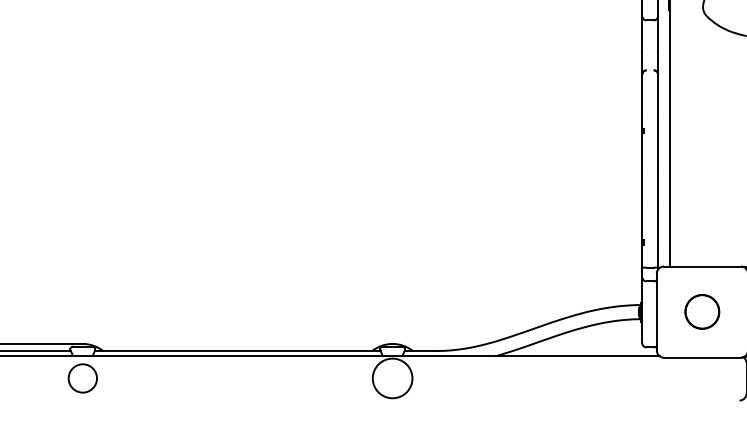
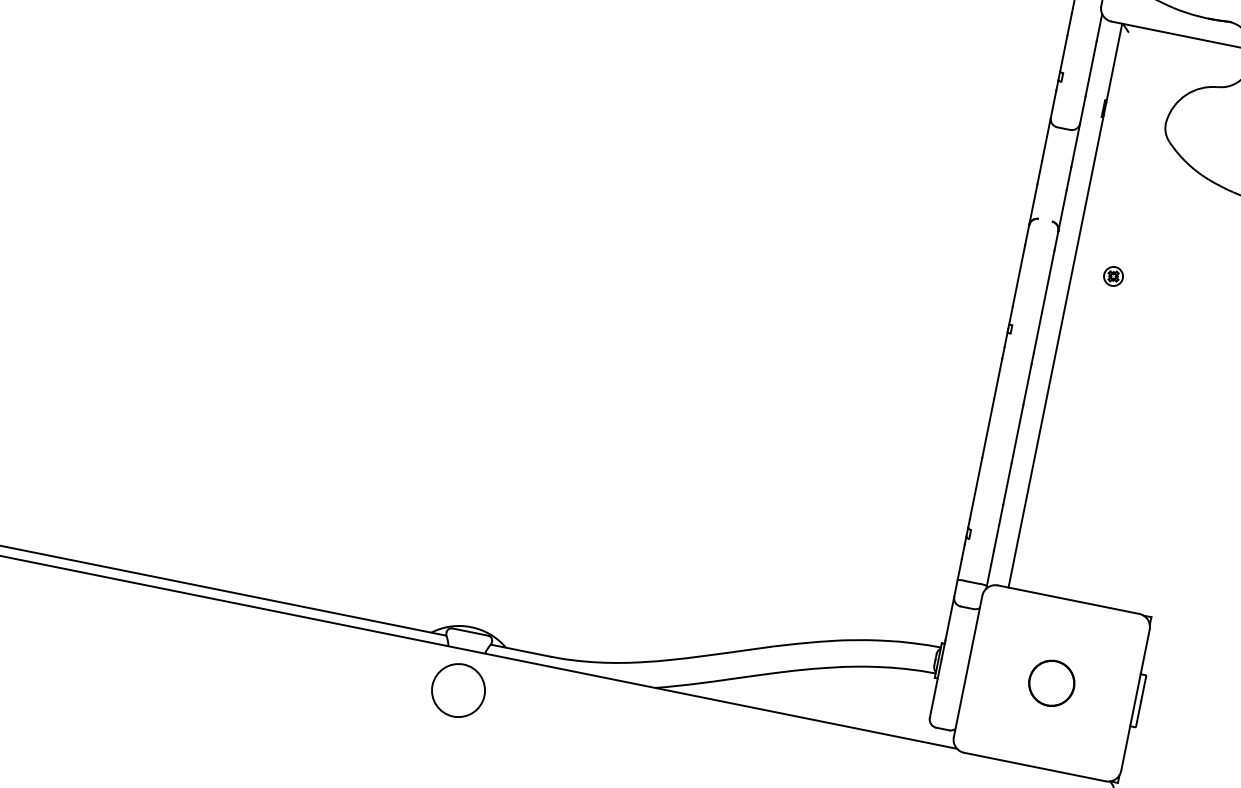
part: (691, 92) -> (1113, 276), added
circle: (702, 312) -> (1051, 684), size x0.71
circle: (392, 378) -> (458, 690), size x0.71

